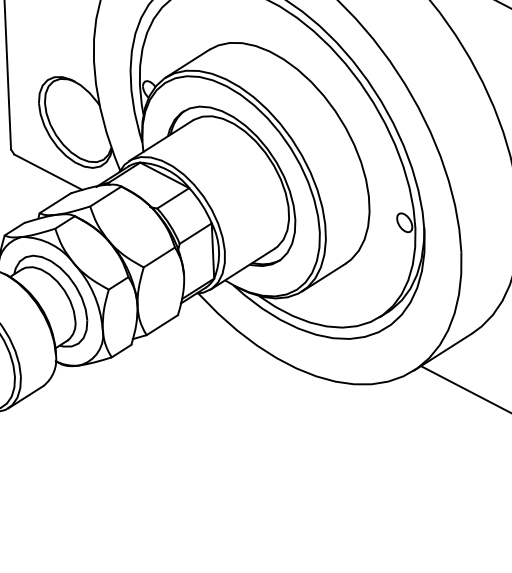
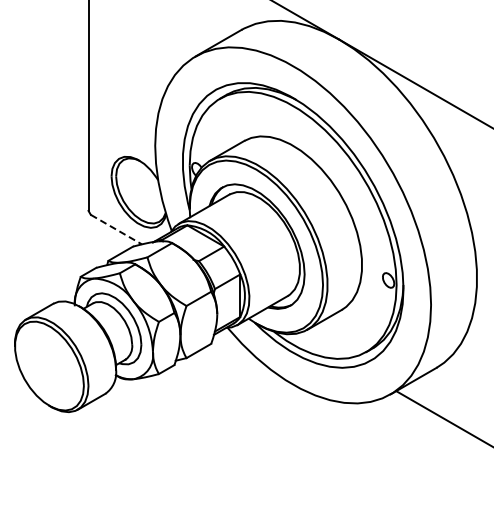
line: (48, 172) -> (116, 229), solid -> dashed

